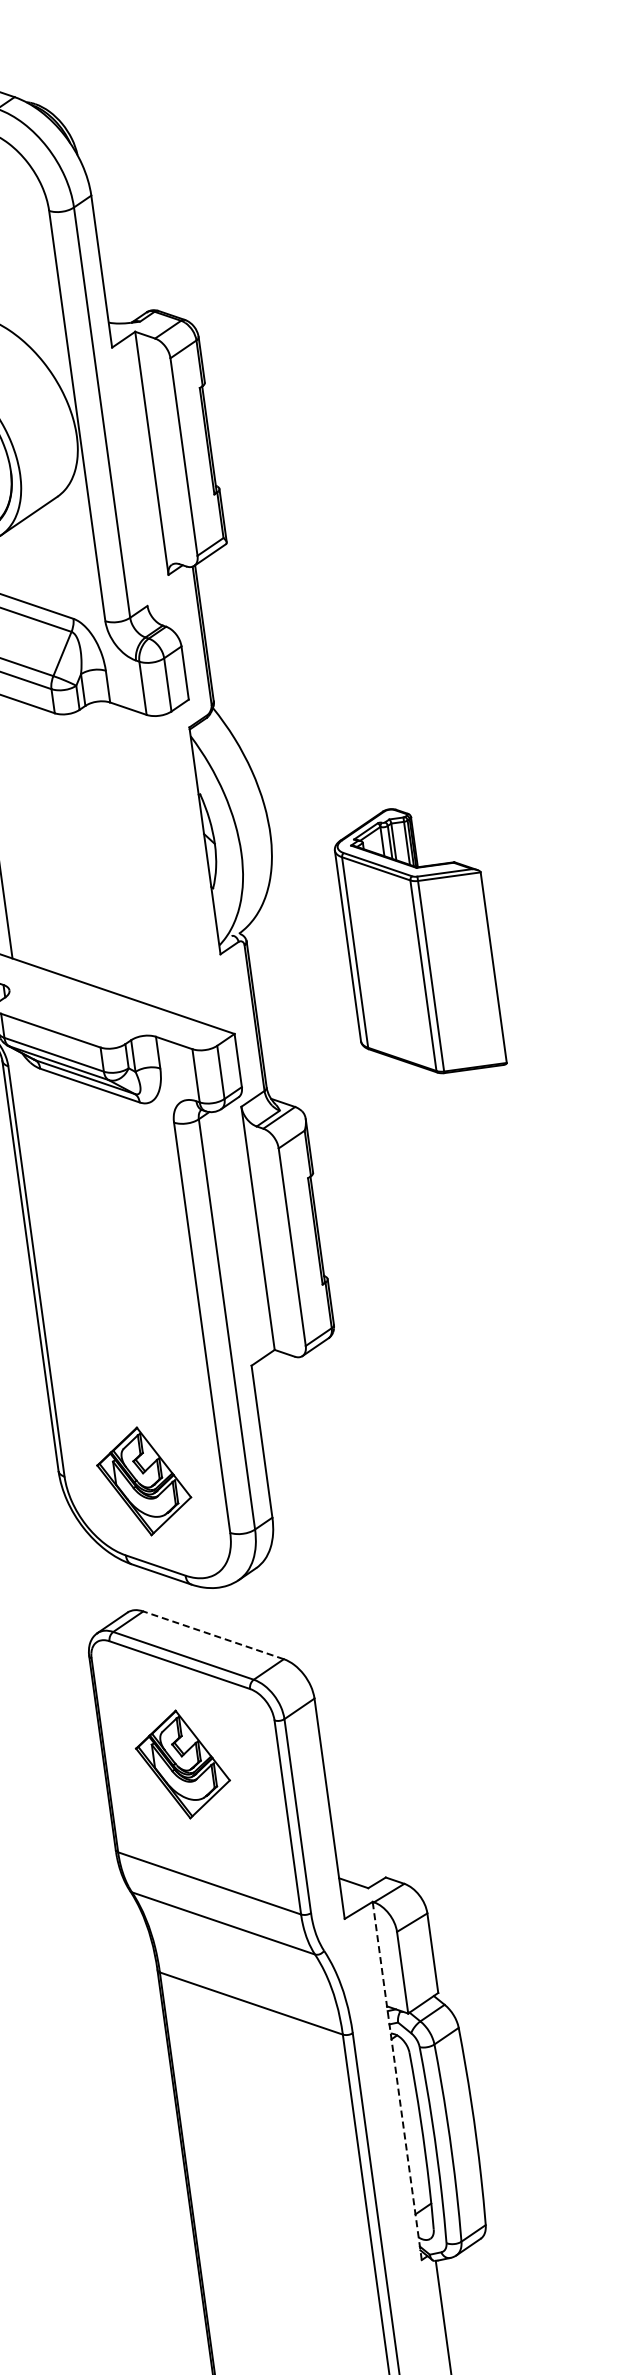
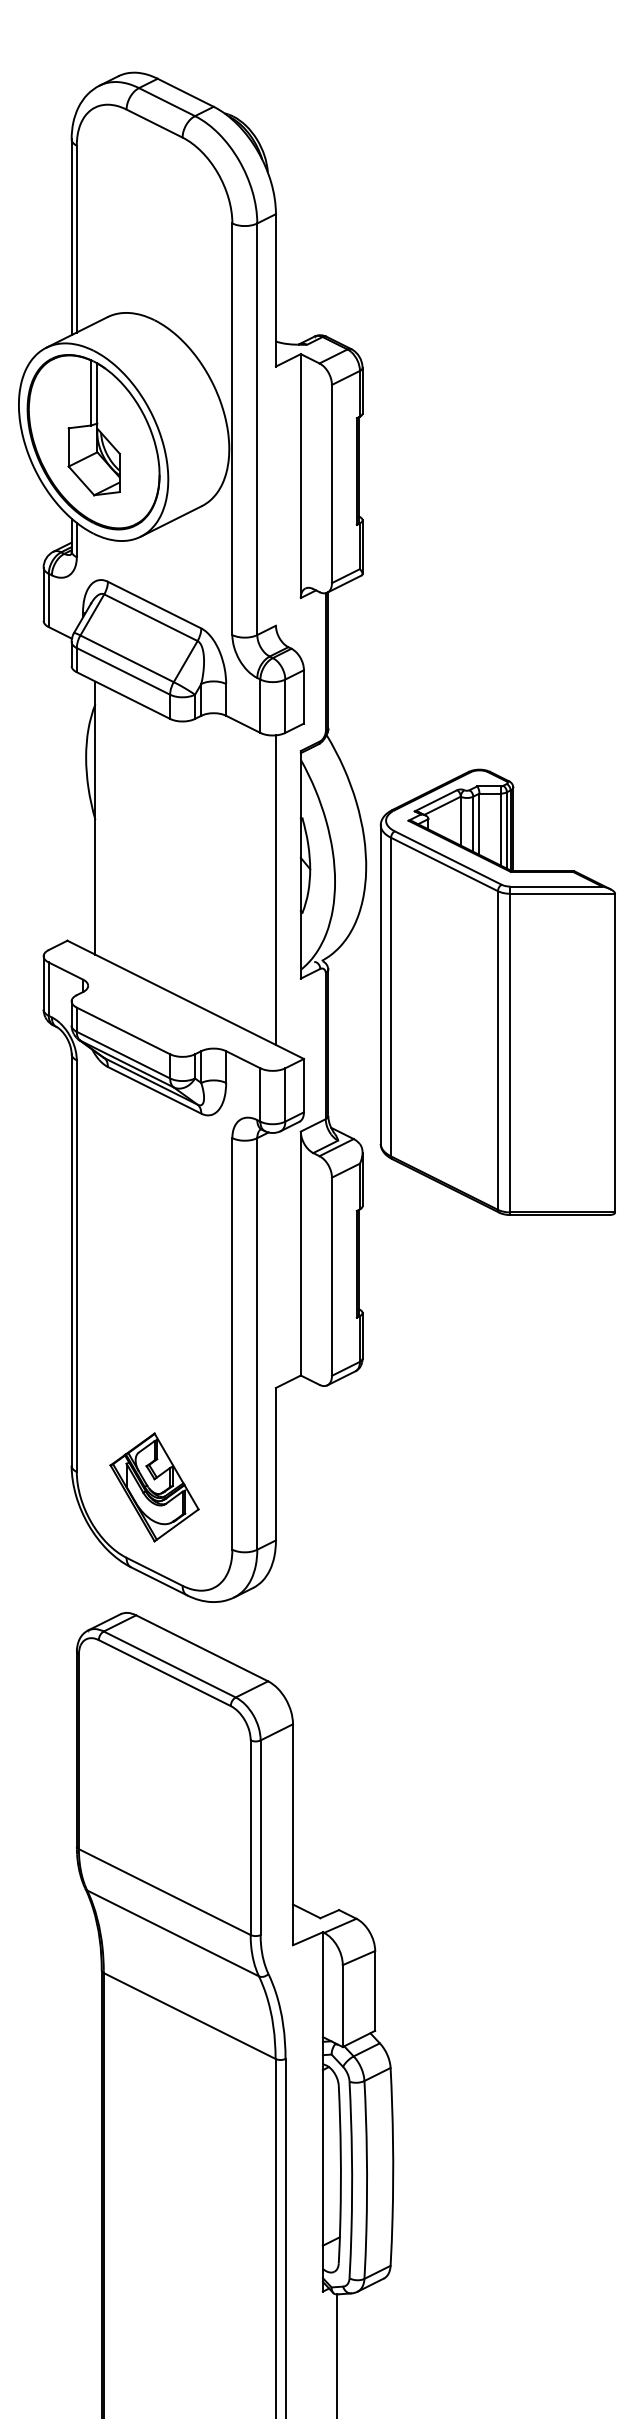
line: (183, 868) -> (275, 889), added
part: (418, 940) -> (497, 991), size x1.67
line: (213, 1635) -> (202, 1648), dashed -> solid
part: (182, 1764) -> (154, 1771), removed
line: (396, 2080) -> (322, 2111), dashed -> solid

